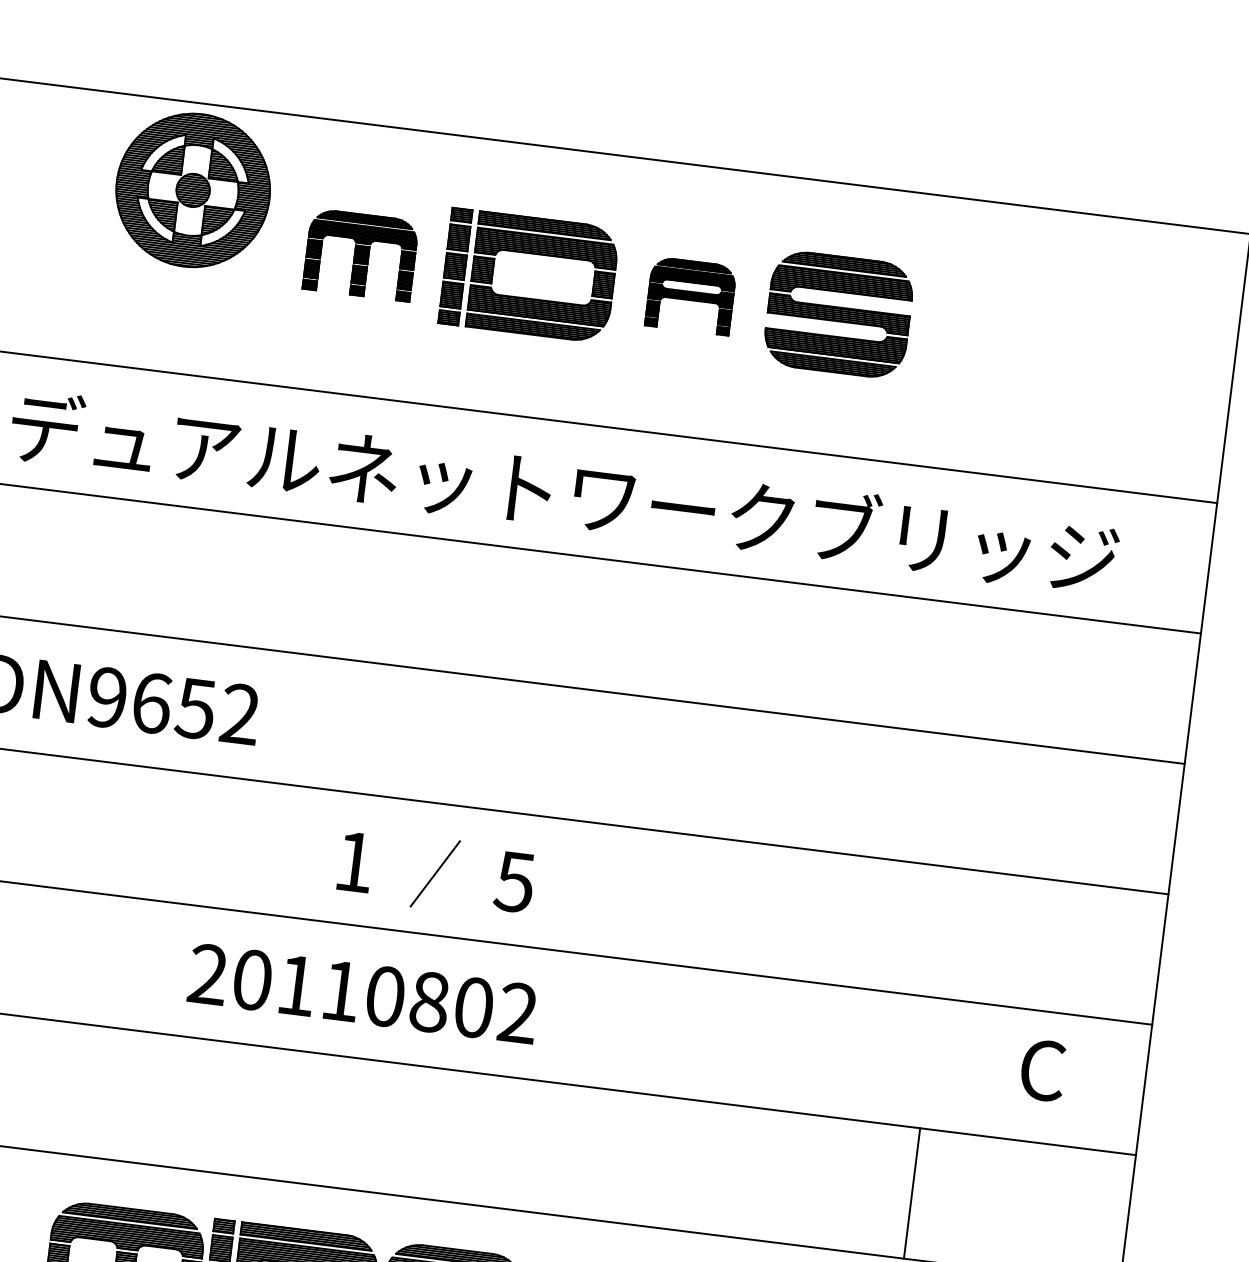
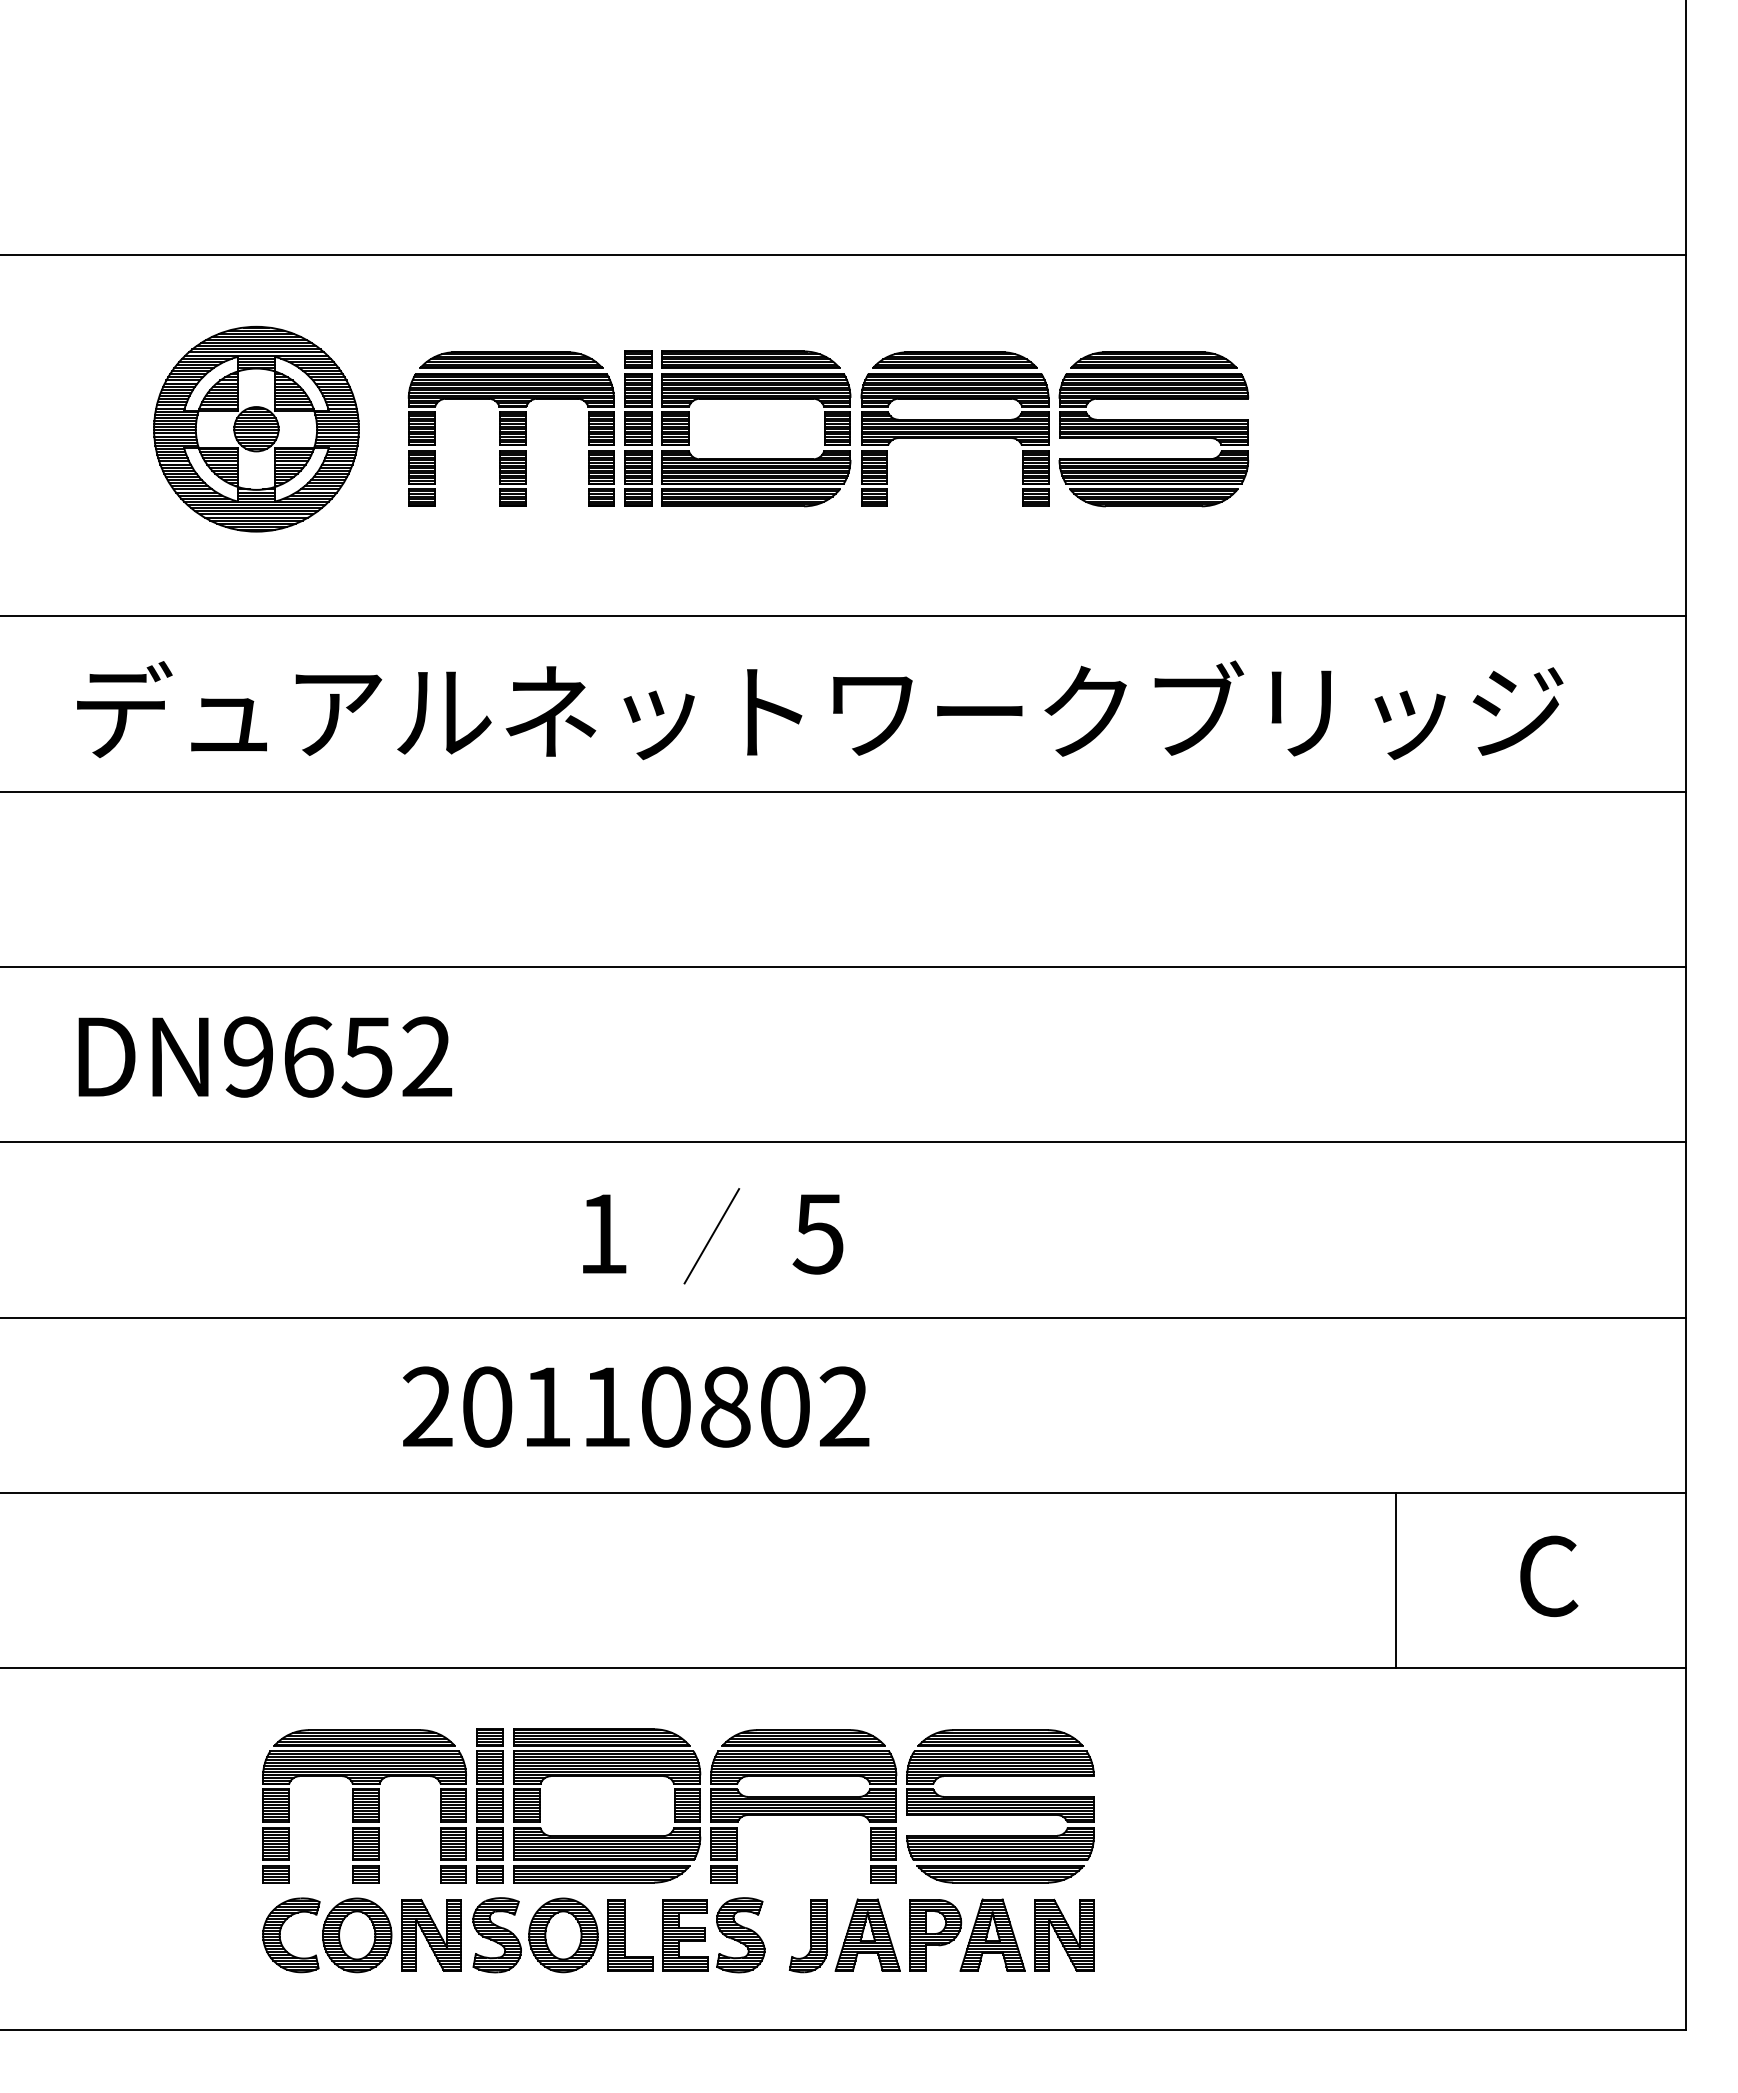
part: (193, 190) -> (256, 429), moved
part: (360, 254) -> (510, 428), size x1.43
part: (690, 295) -> (954, 428), size x1.67
text: (1043, 1070) -> (1549, 1576), moved

